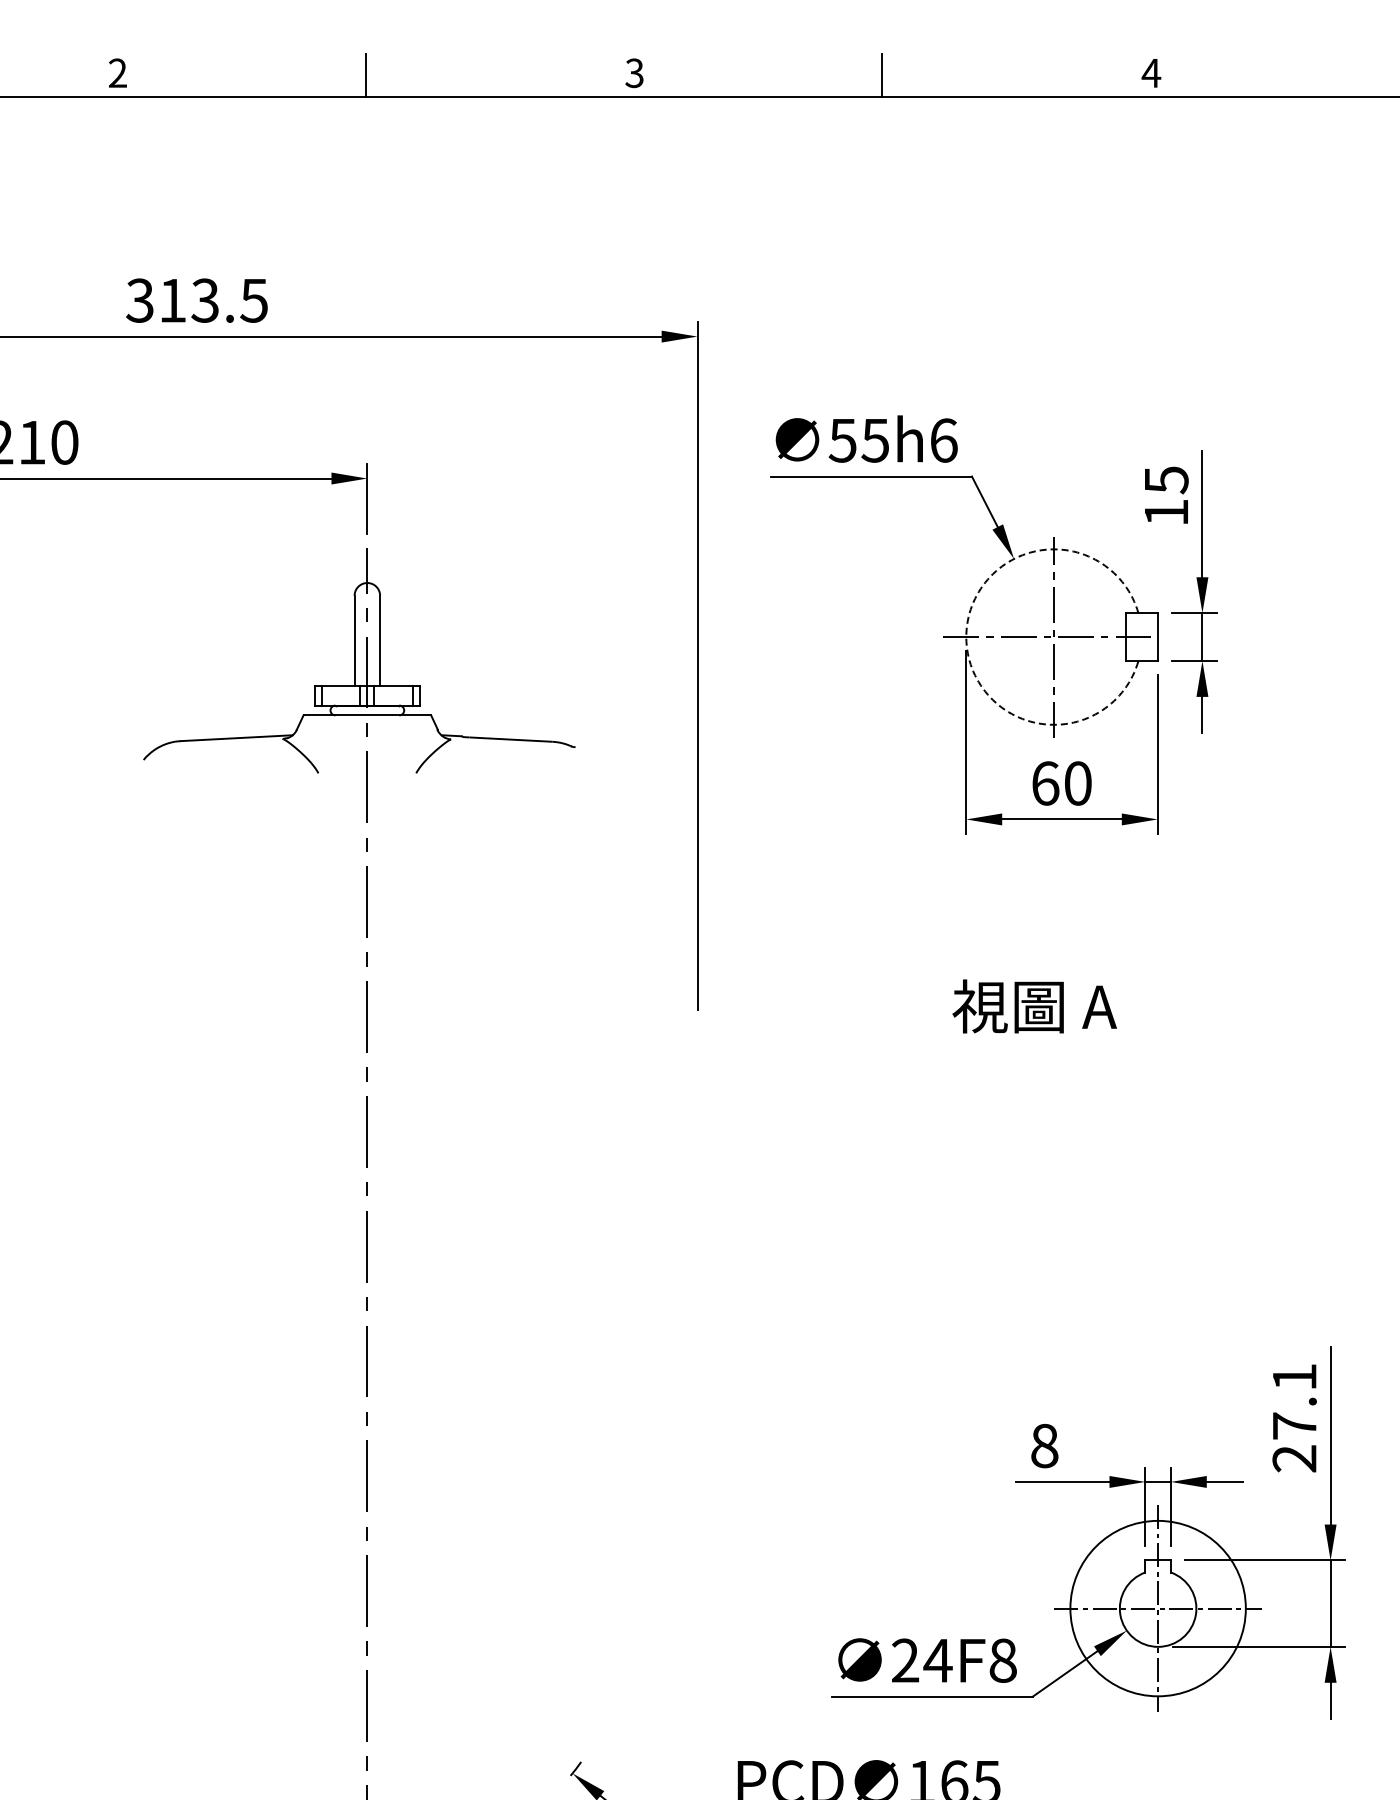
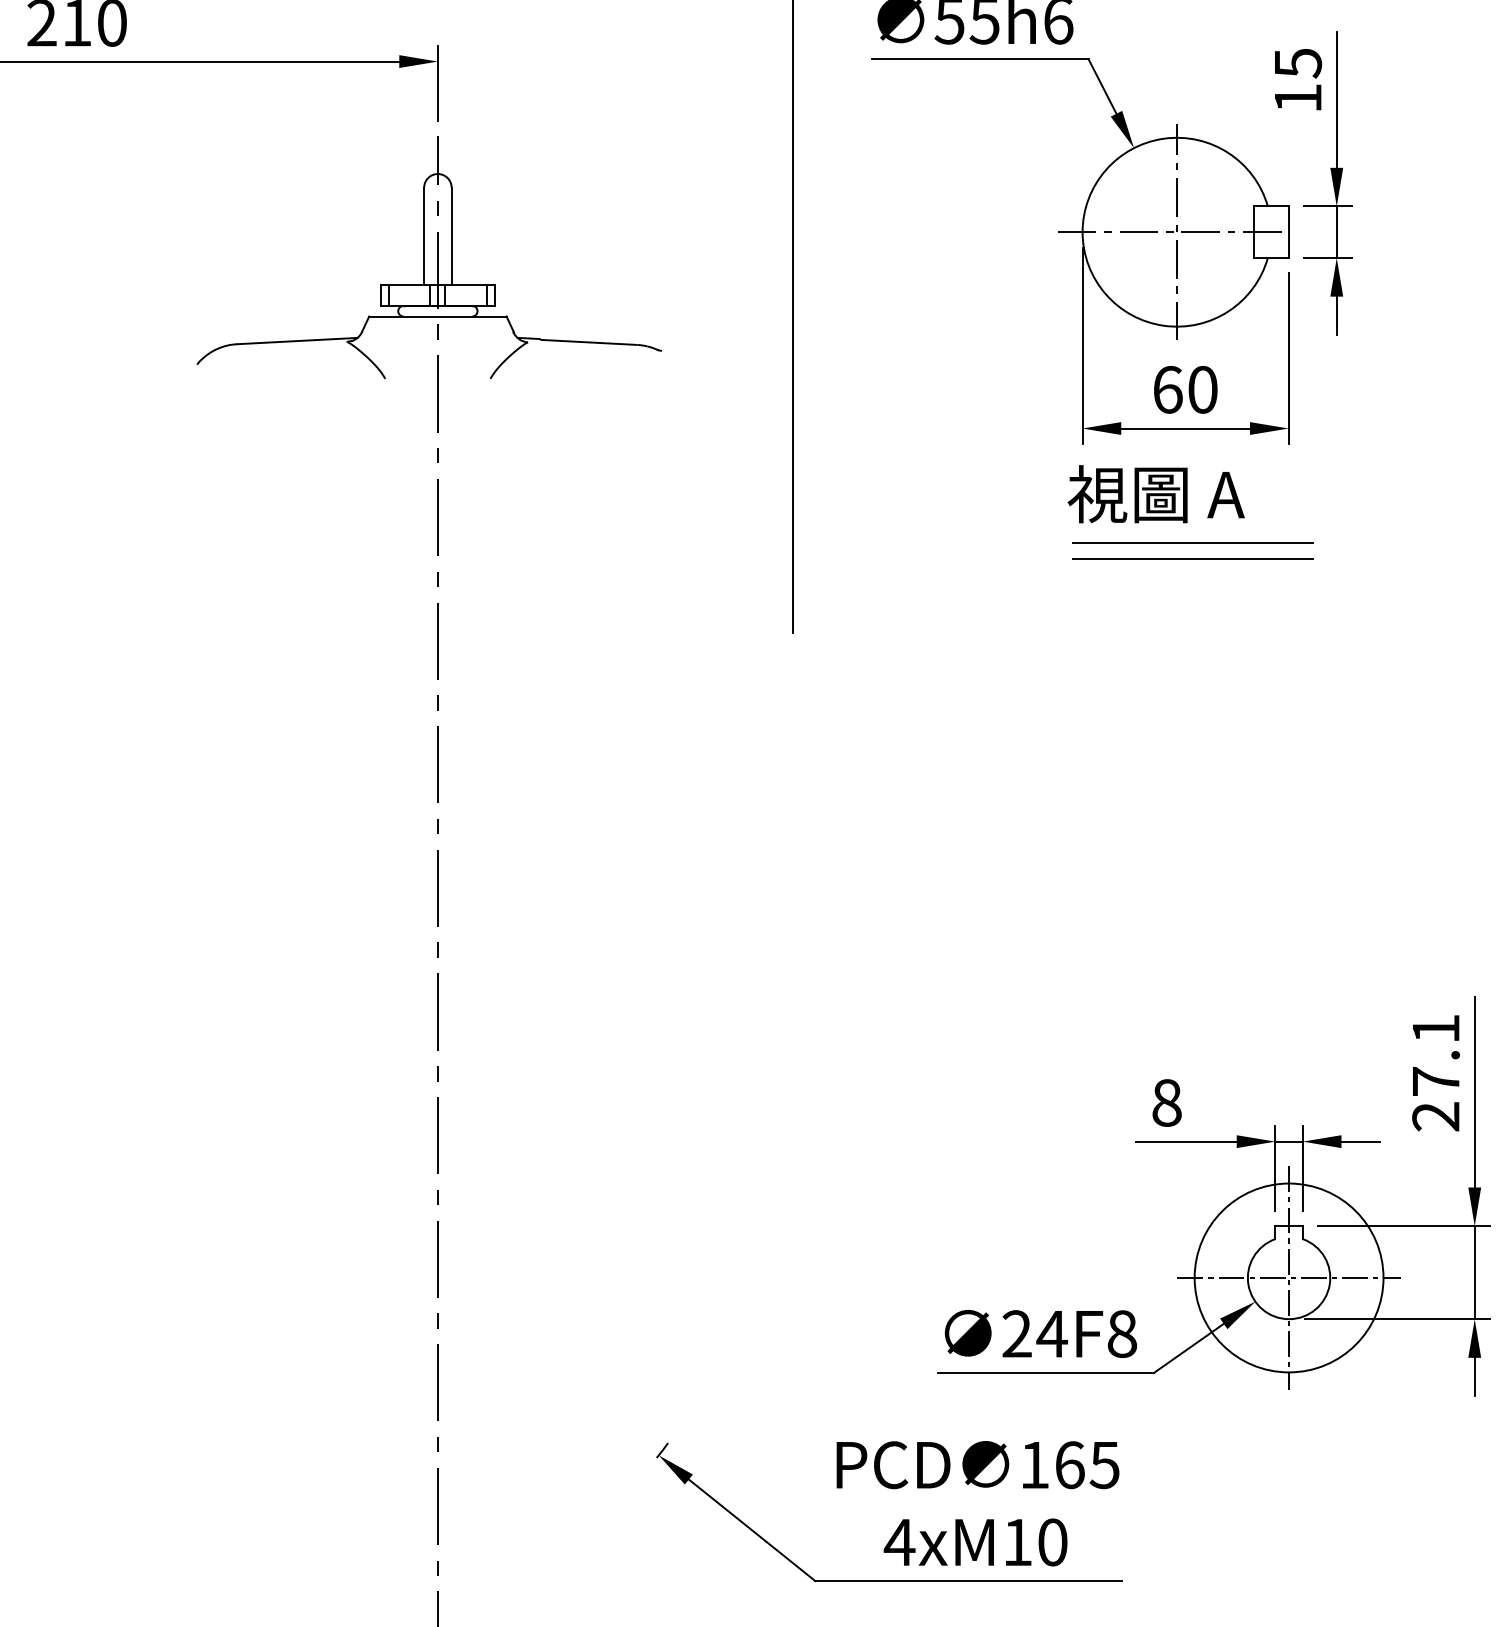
arc: (966, 637) -> (1082, 232), dashed -> solid
line: (1068, 925) -> (1192, 542), added
line: (1068, 940) -> (1192, 558), added
text: (1034, 1006) -> (1156, 494), moved

